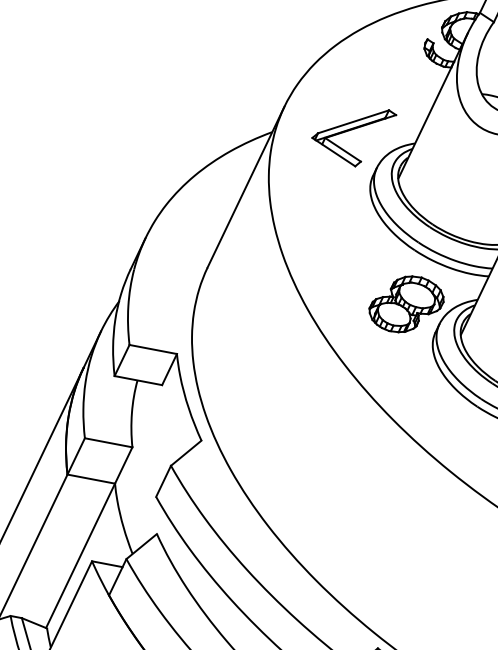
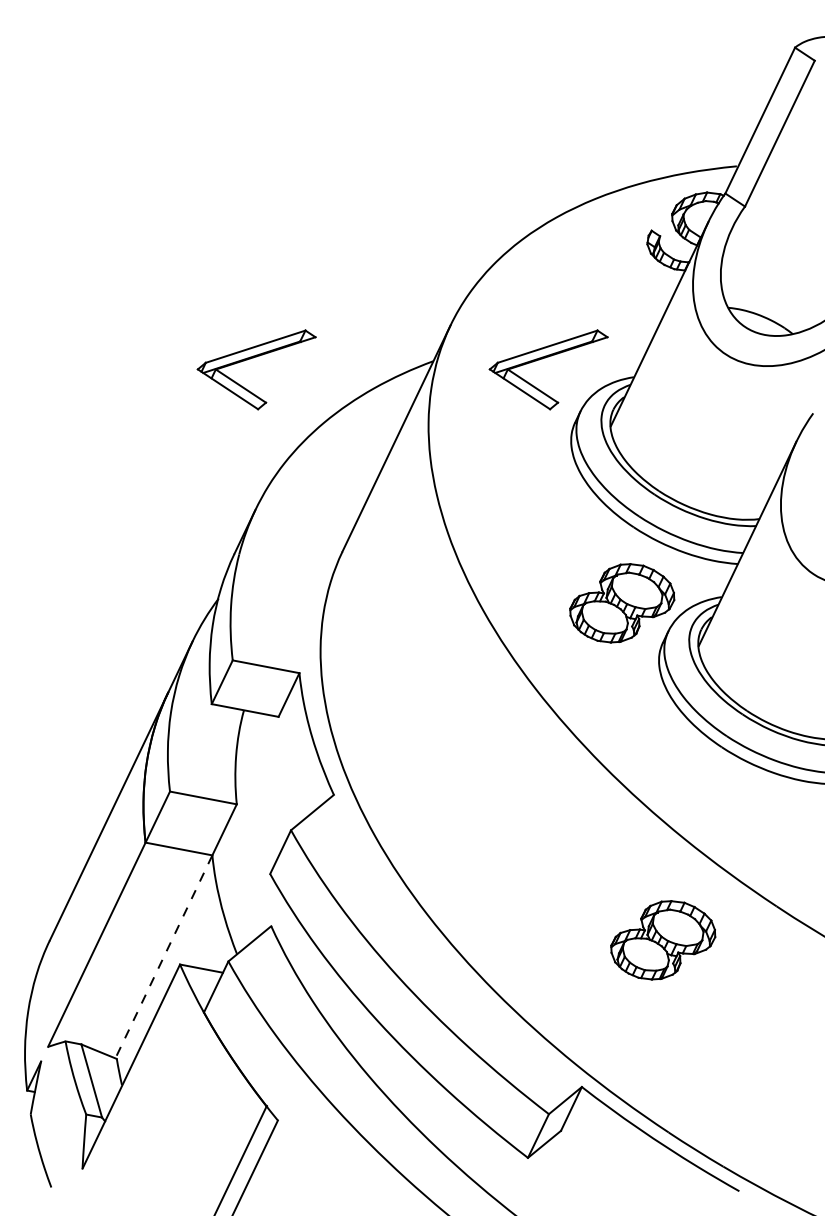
part: (144, 130) -> (253, 358), added
part: (435, 544) -> (663, 940), added
line: (80, 556) -> (163, 957), solid -> dashed

